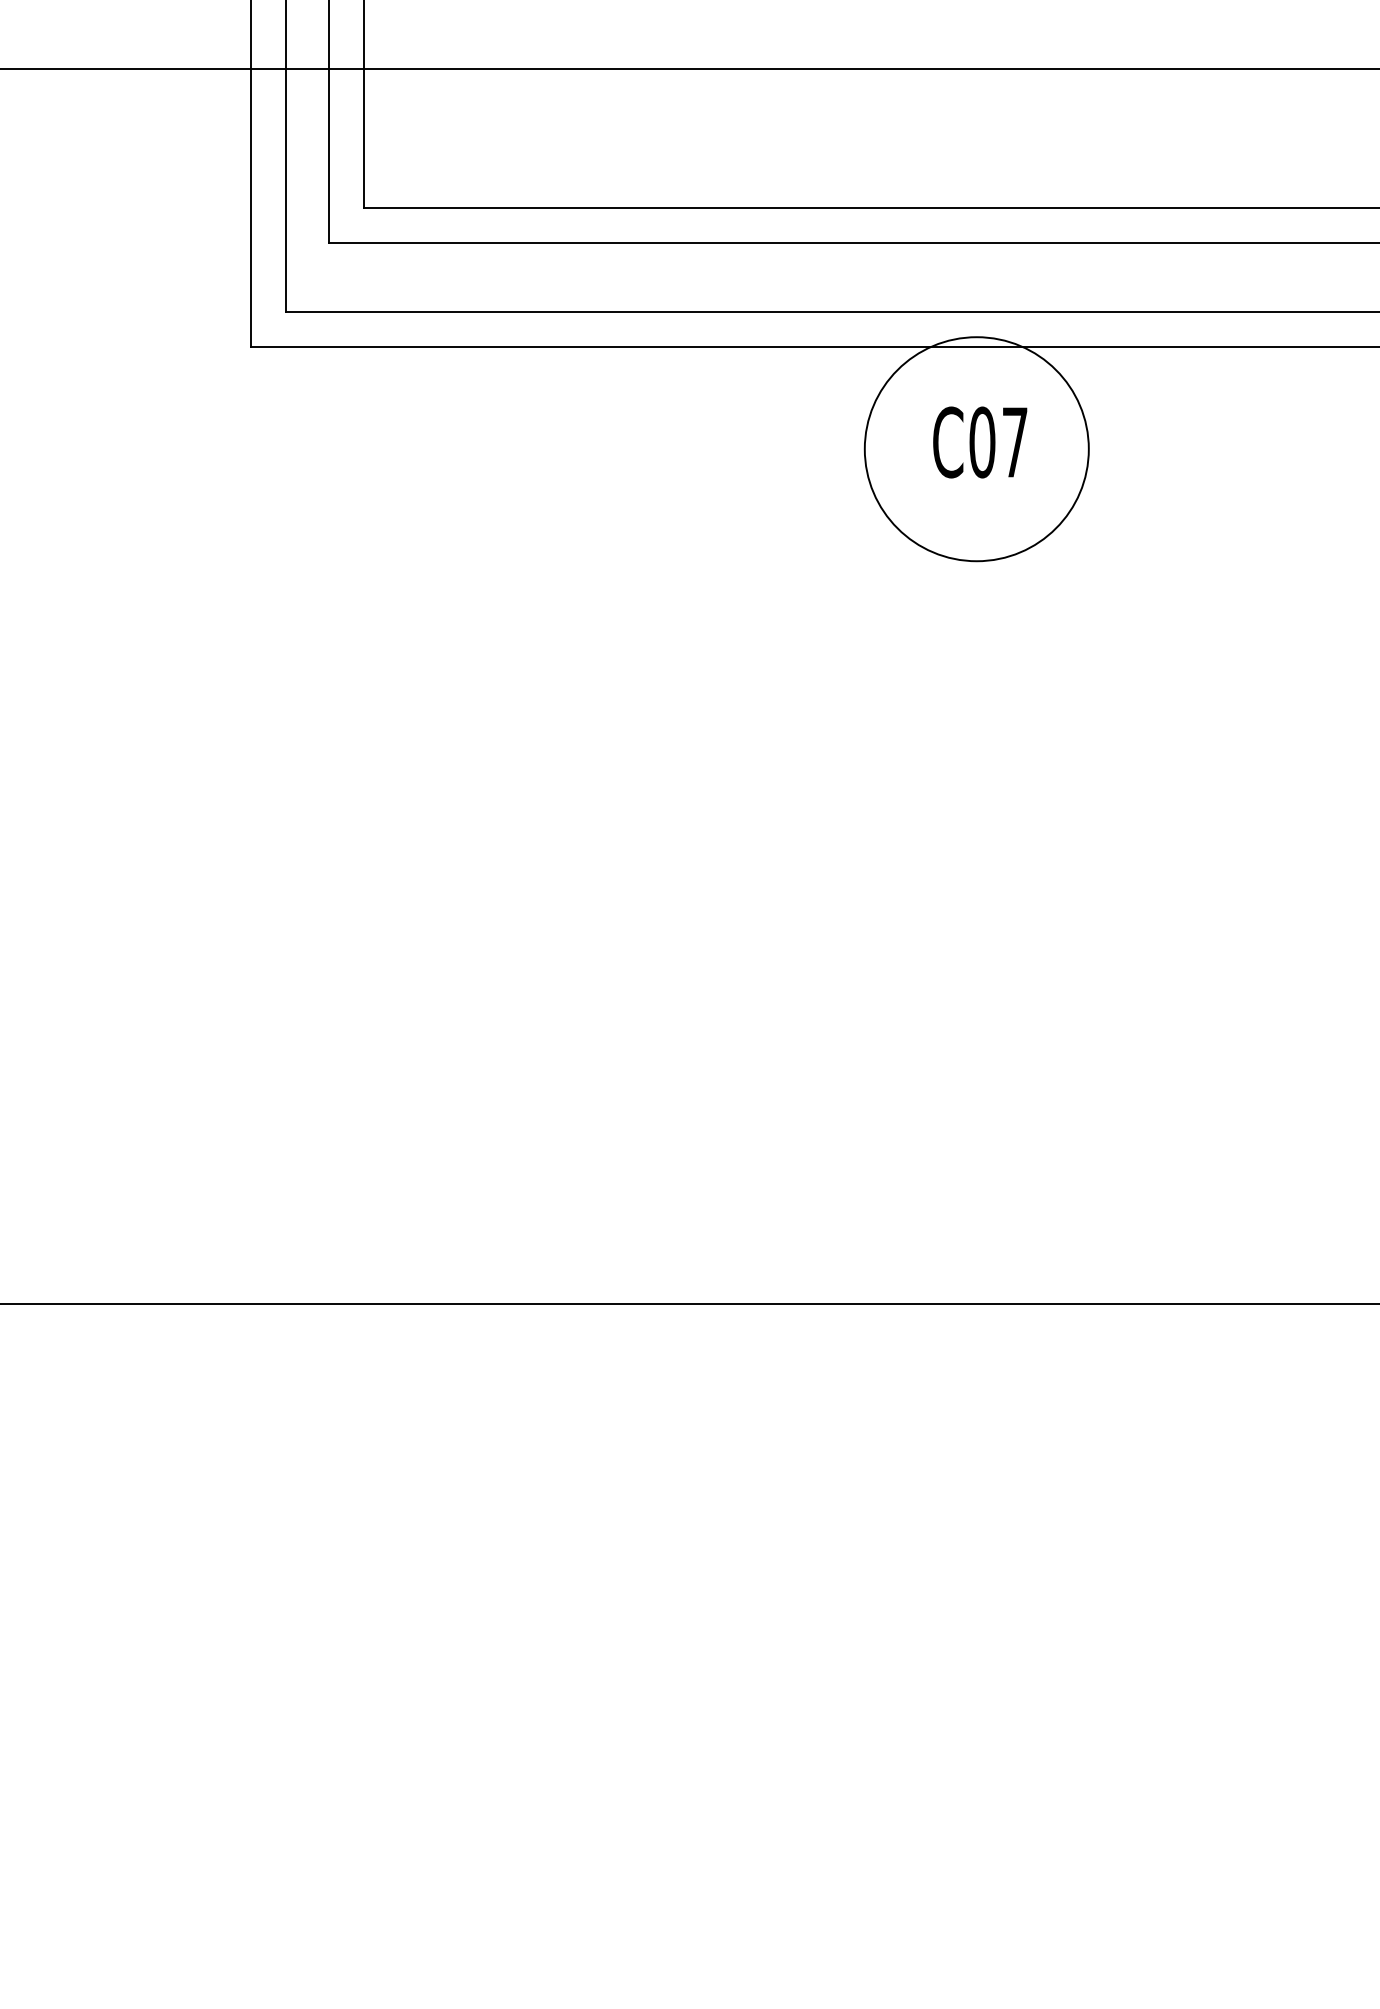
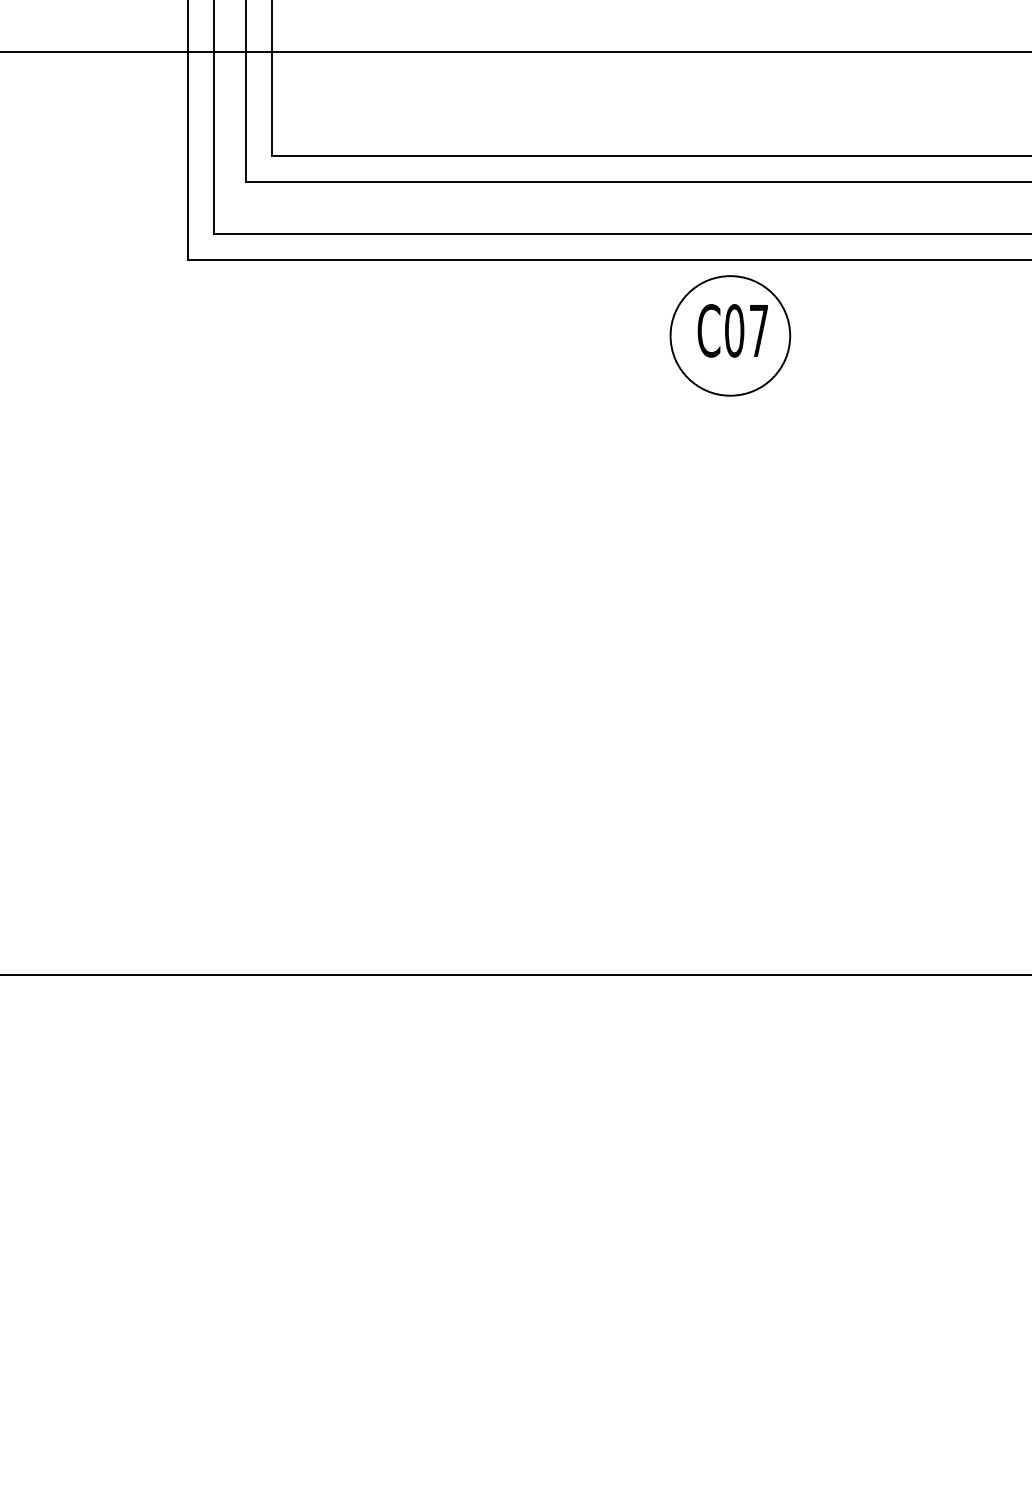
circle: (976, 449) -> (730, 336), size x0.71

